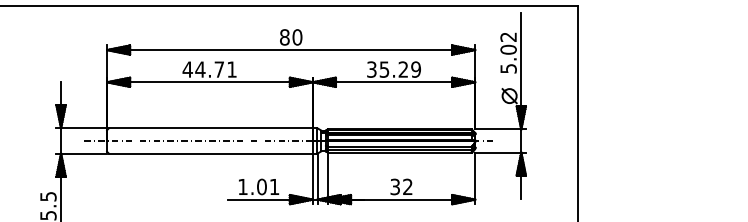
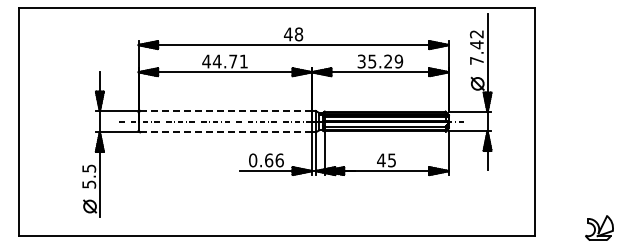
text: (290, 37) -> (293, 34), 80 -> 48
text: (508, 58) -> (476, 52), 5.02 -> 7.42
line: (211, 128) -> (226, 111), solid -> dashed
line: (211, 153) -> (226, 132), solid -> dashed
text: (258, 187) -> (266, 160), 1.01 -> 0.66
text: (401, 187) -> (386, 160), 32 -> 45

